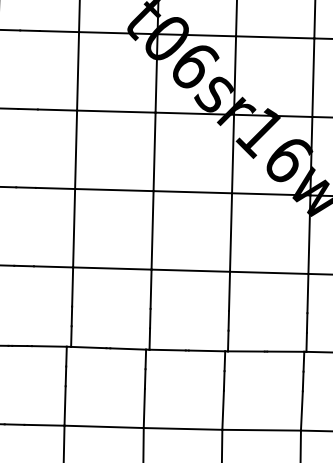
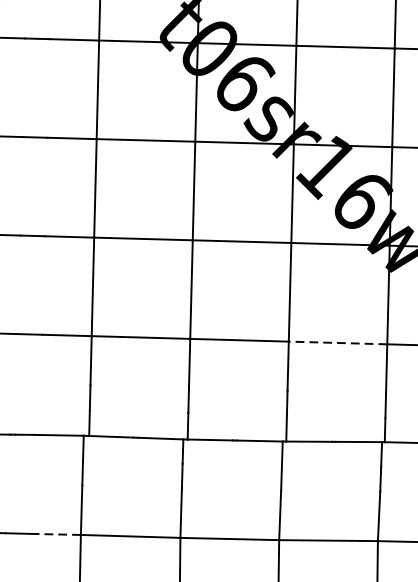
line: (268, 272) -> (337, 342), solid -> dashed
line: (44, 425) -> (55, 534), solid -> dashed

